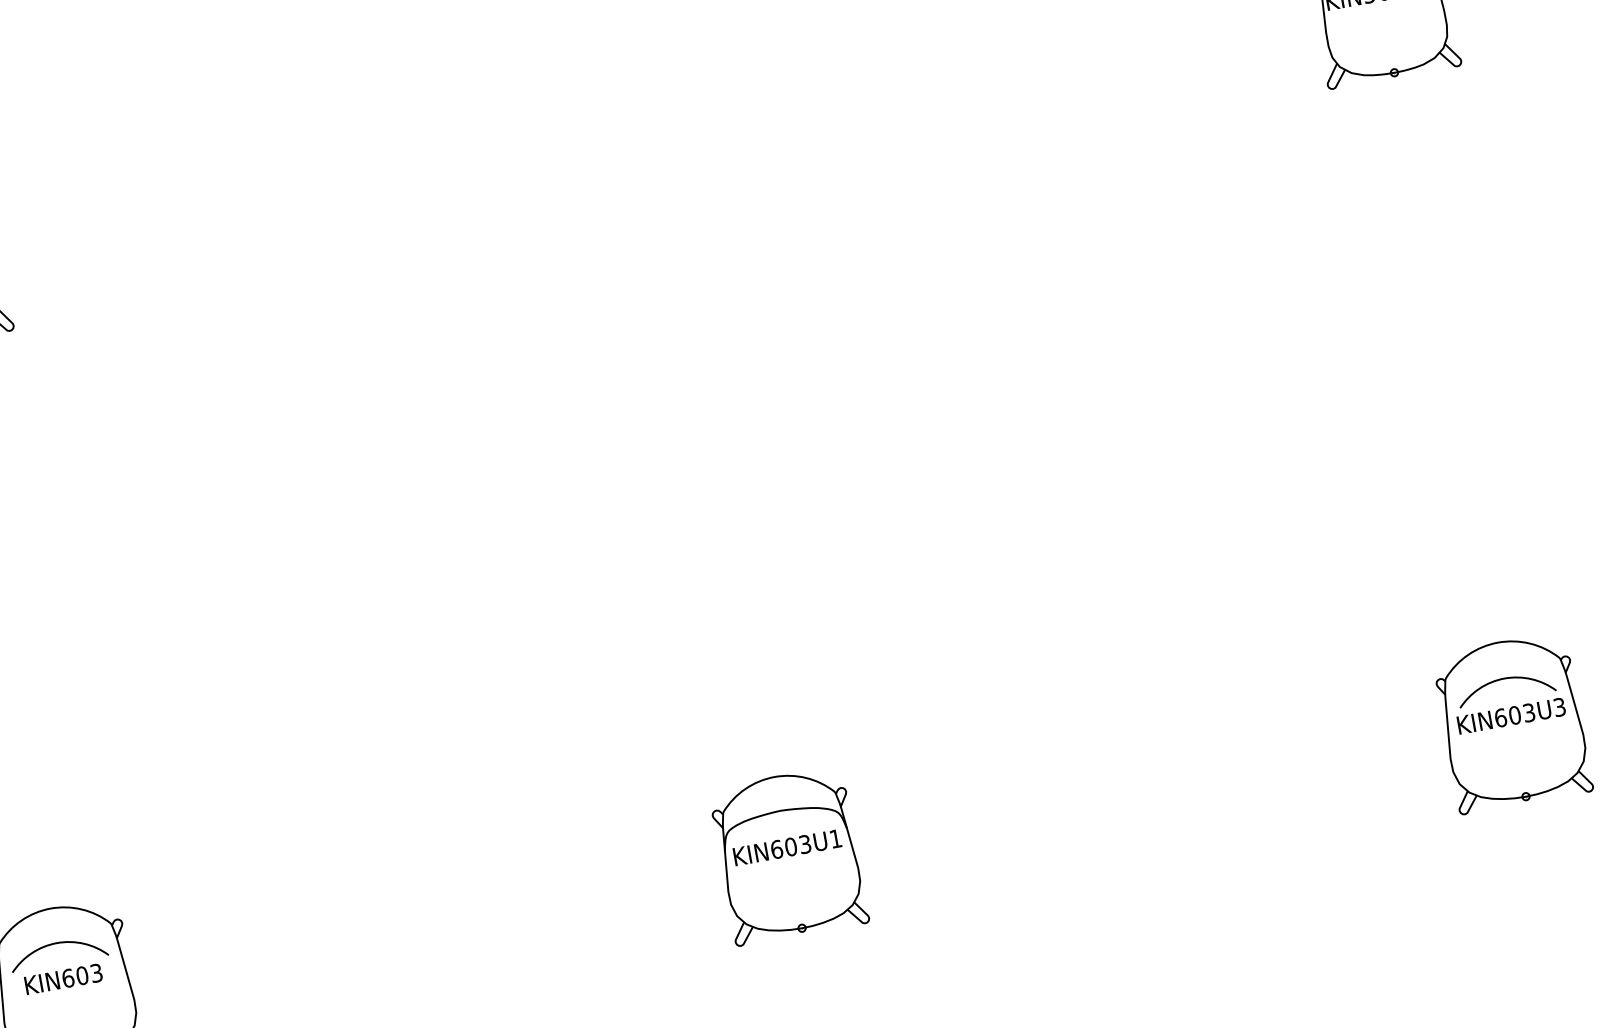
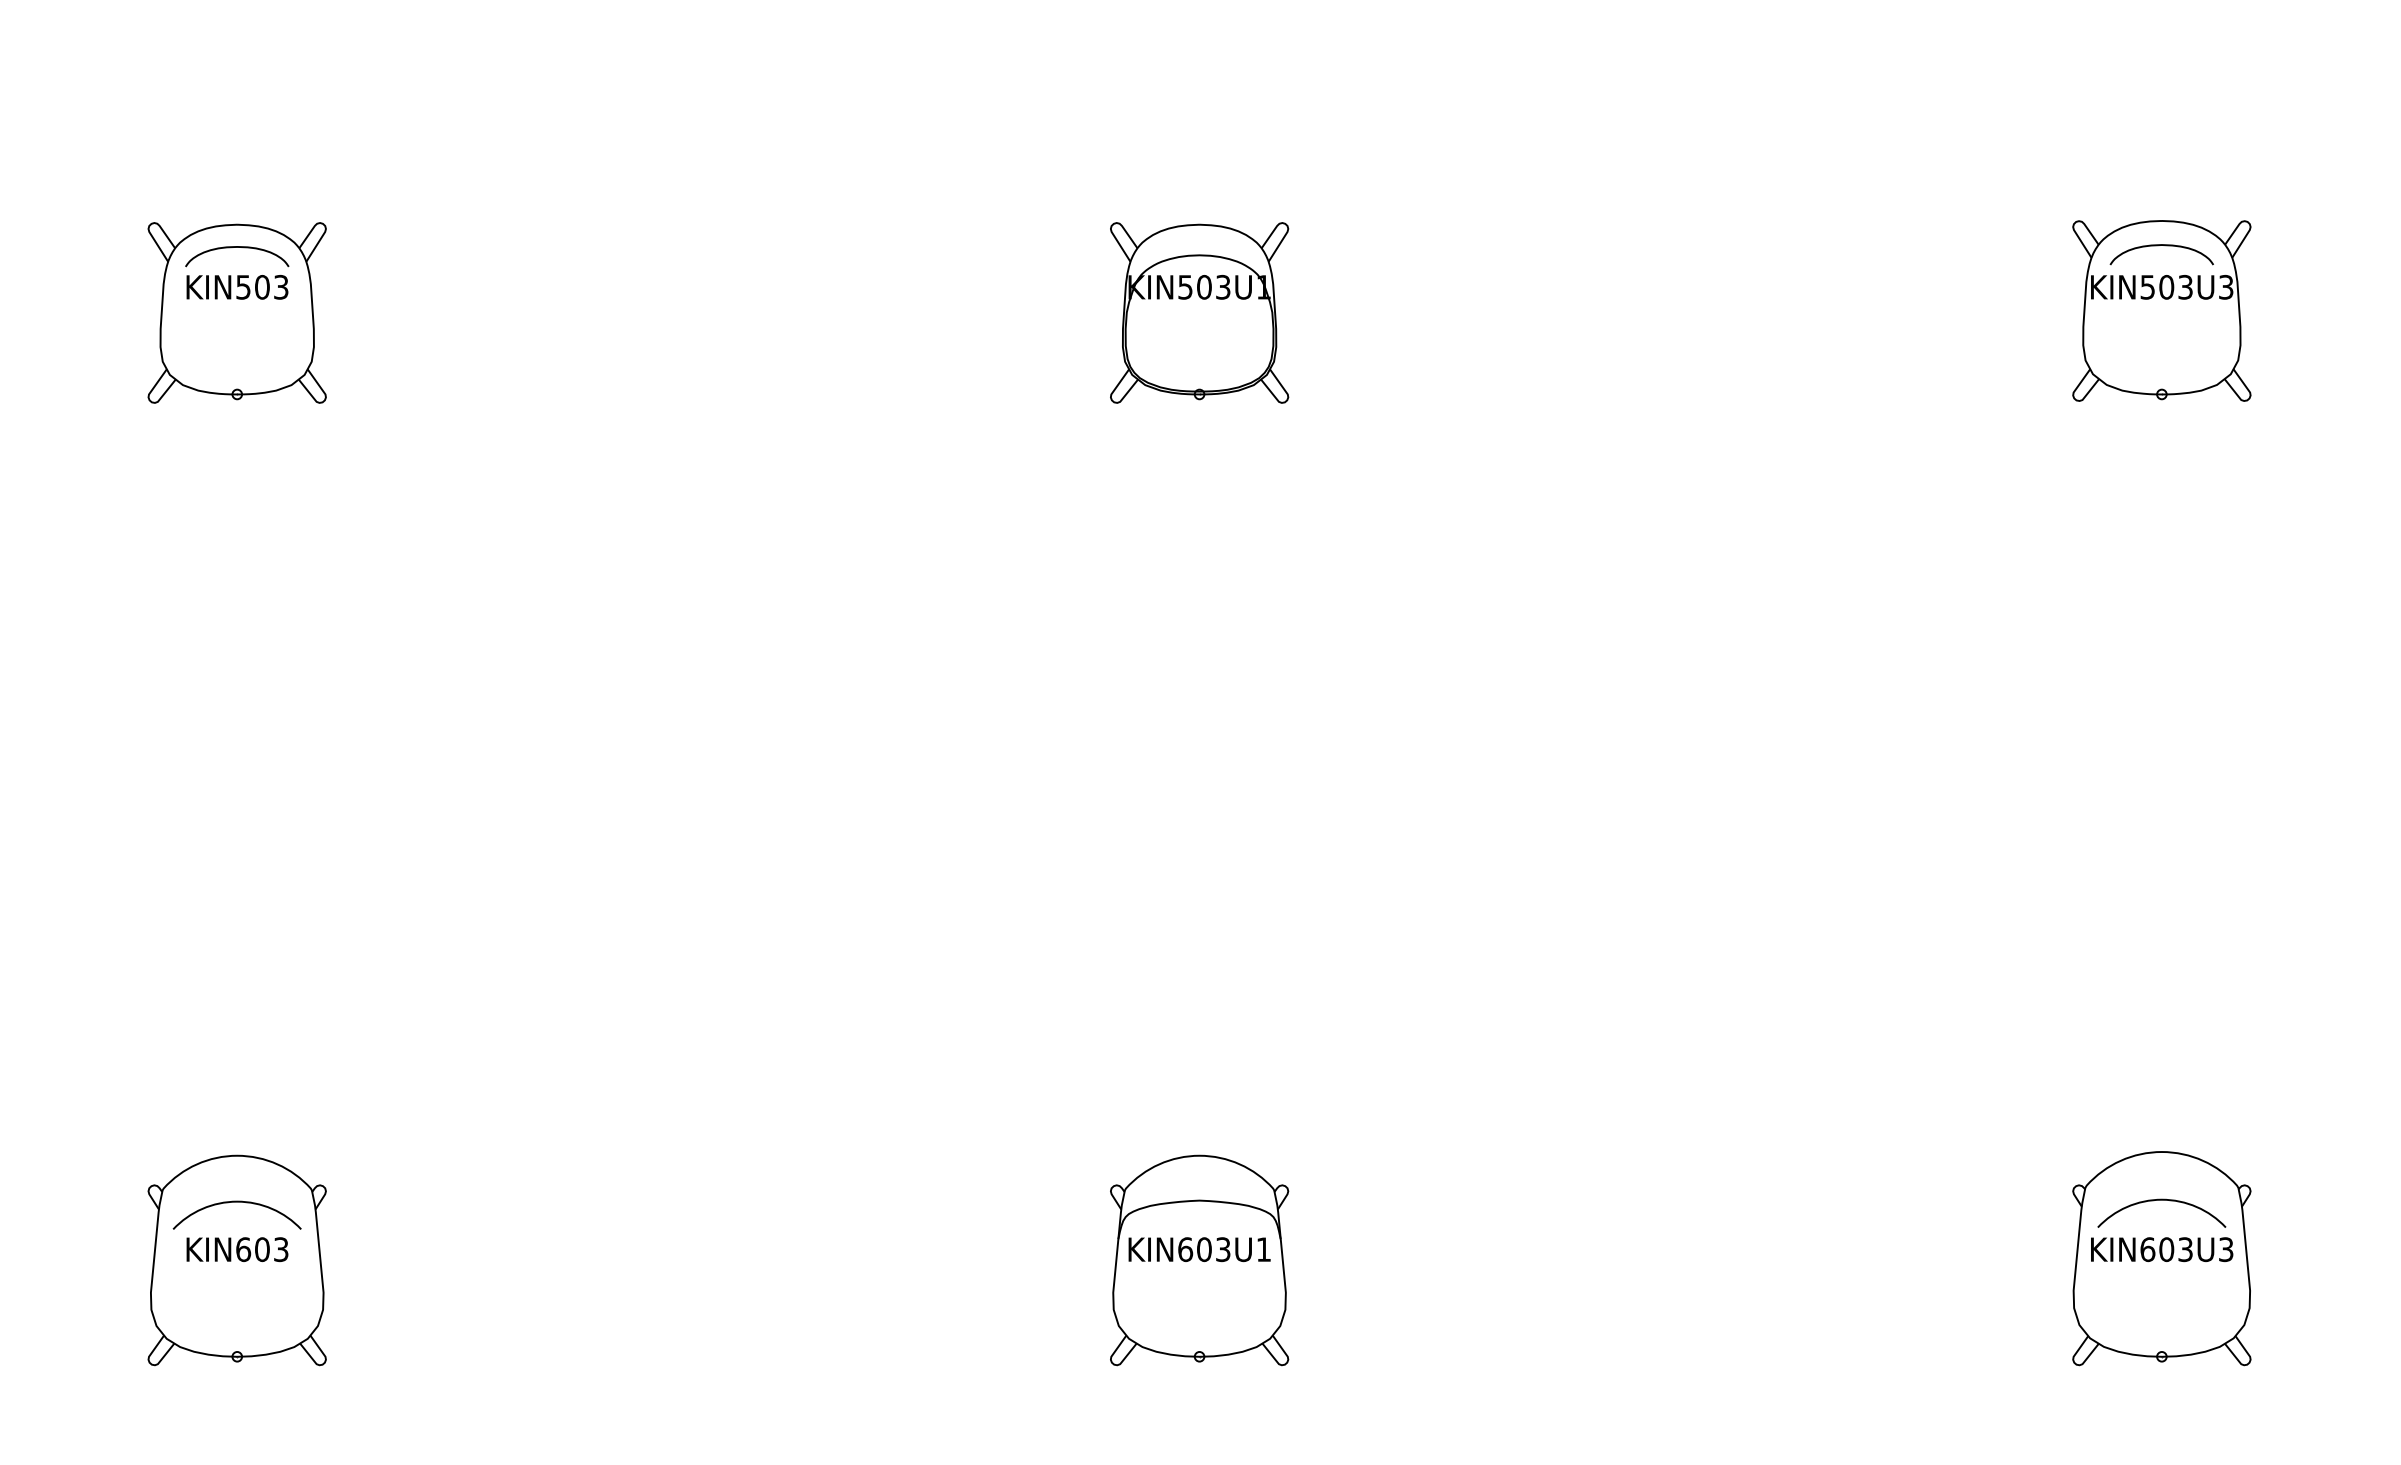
part: (659, 142) -> (1199, 312), added

